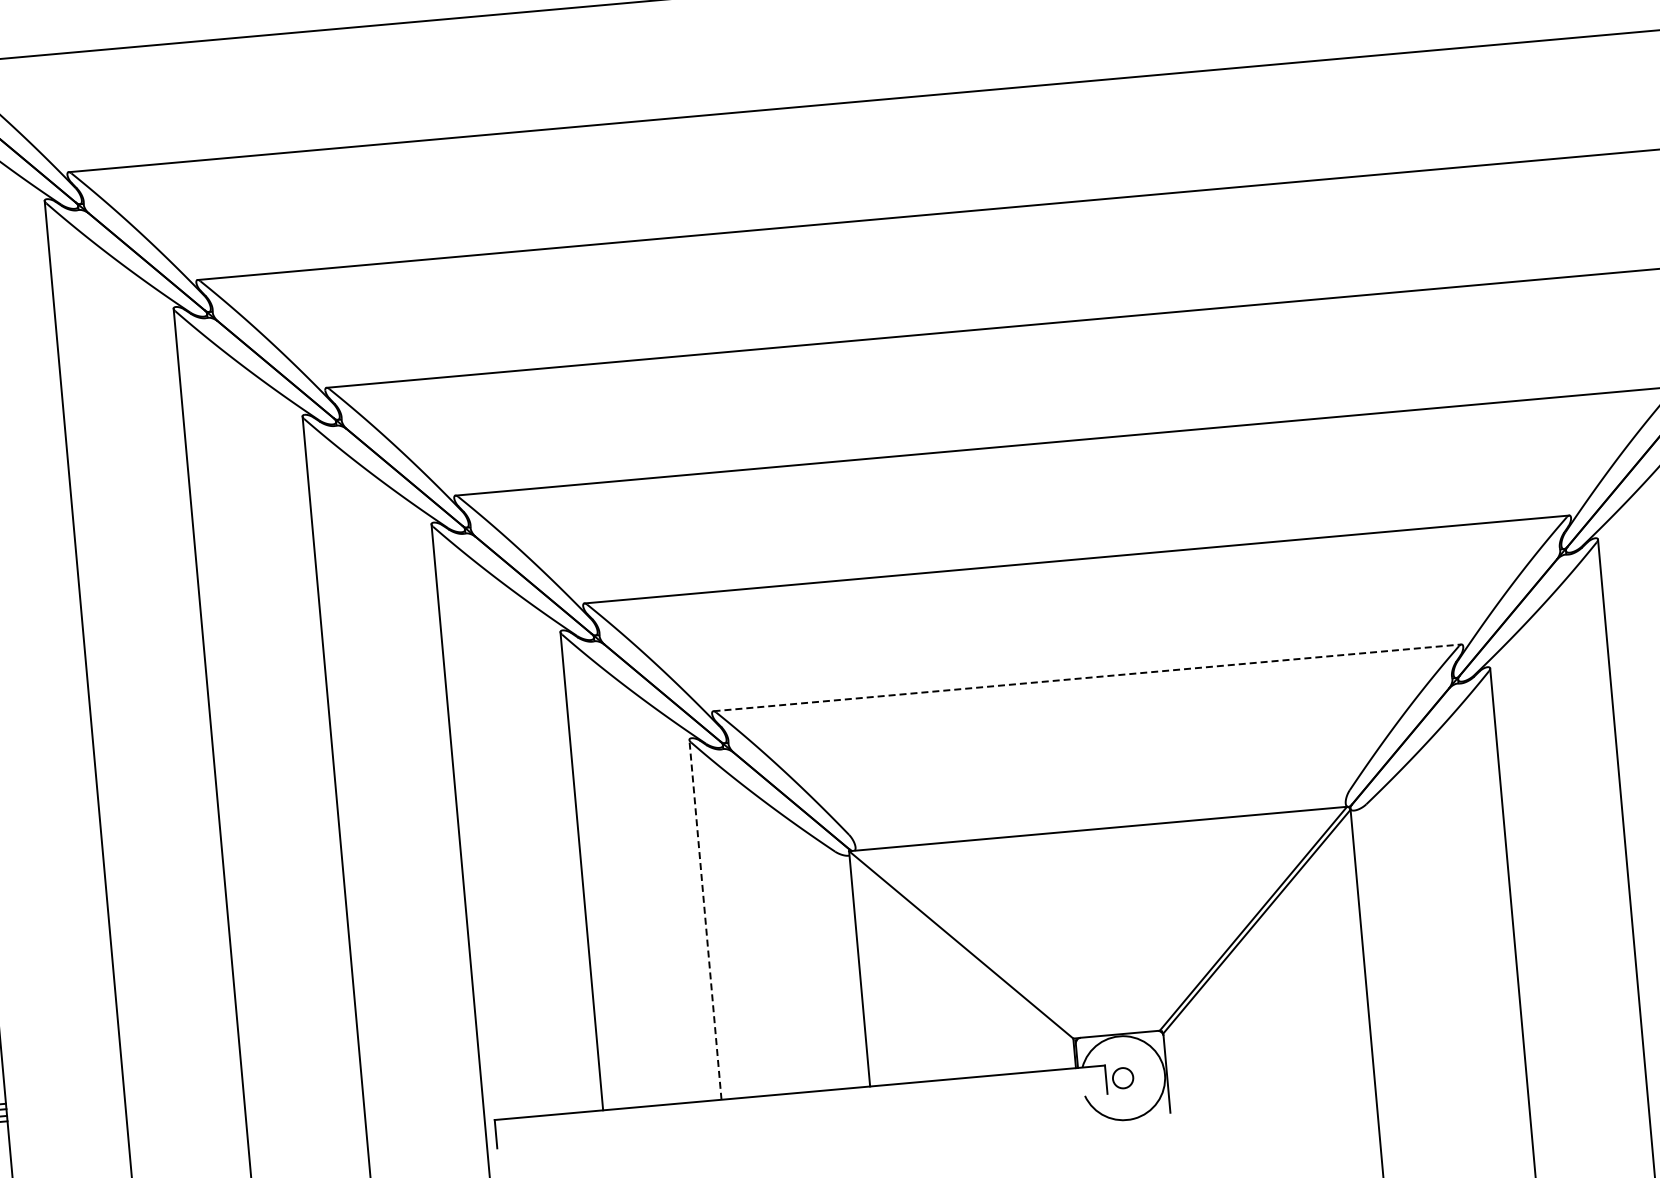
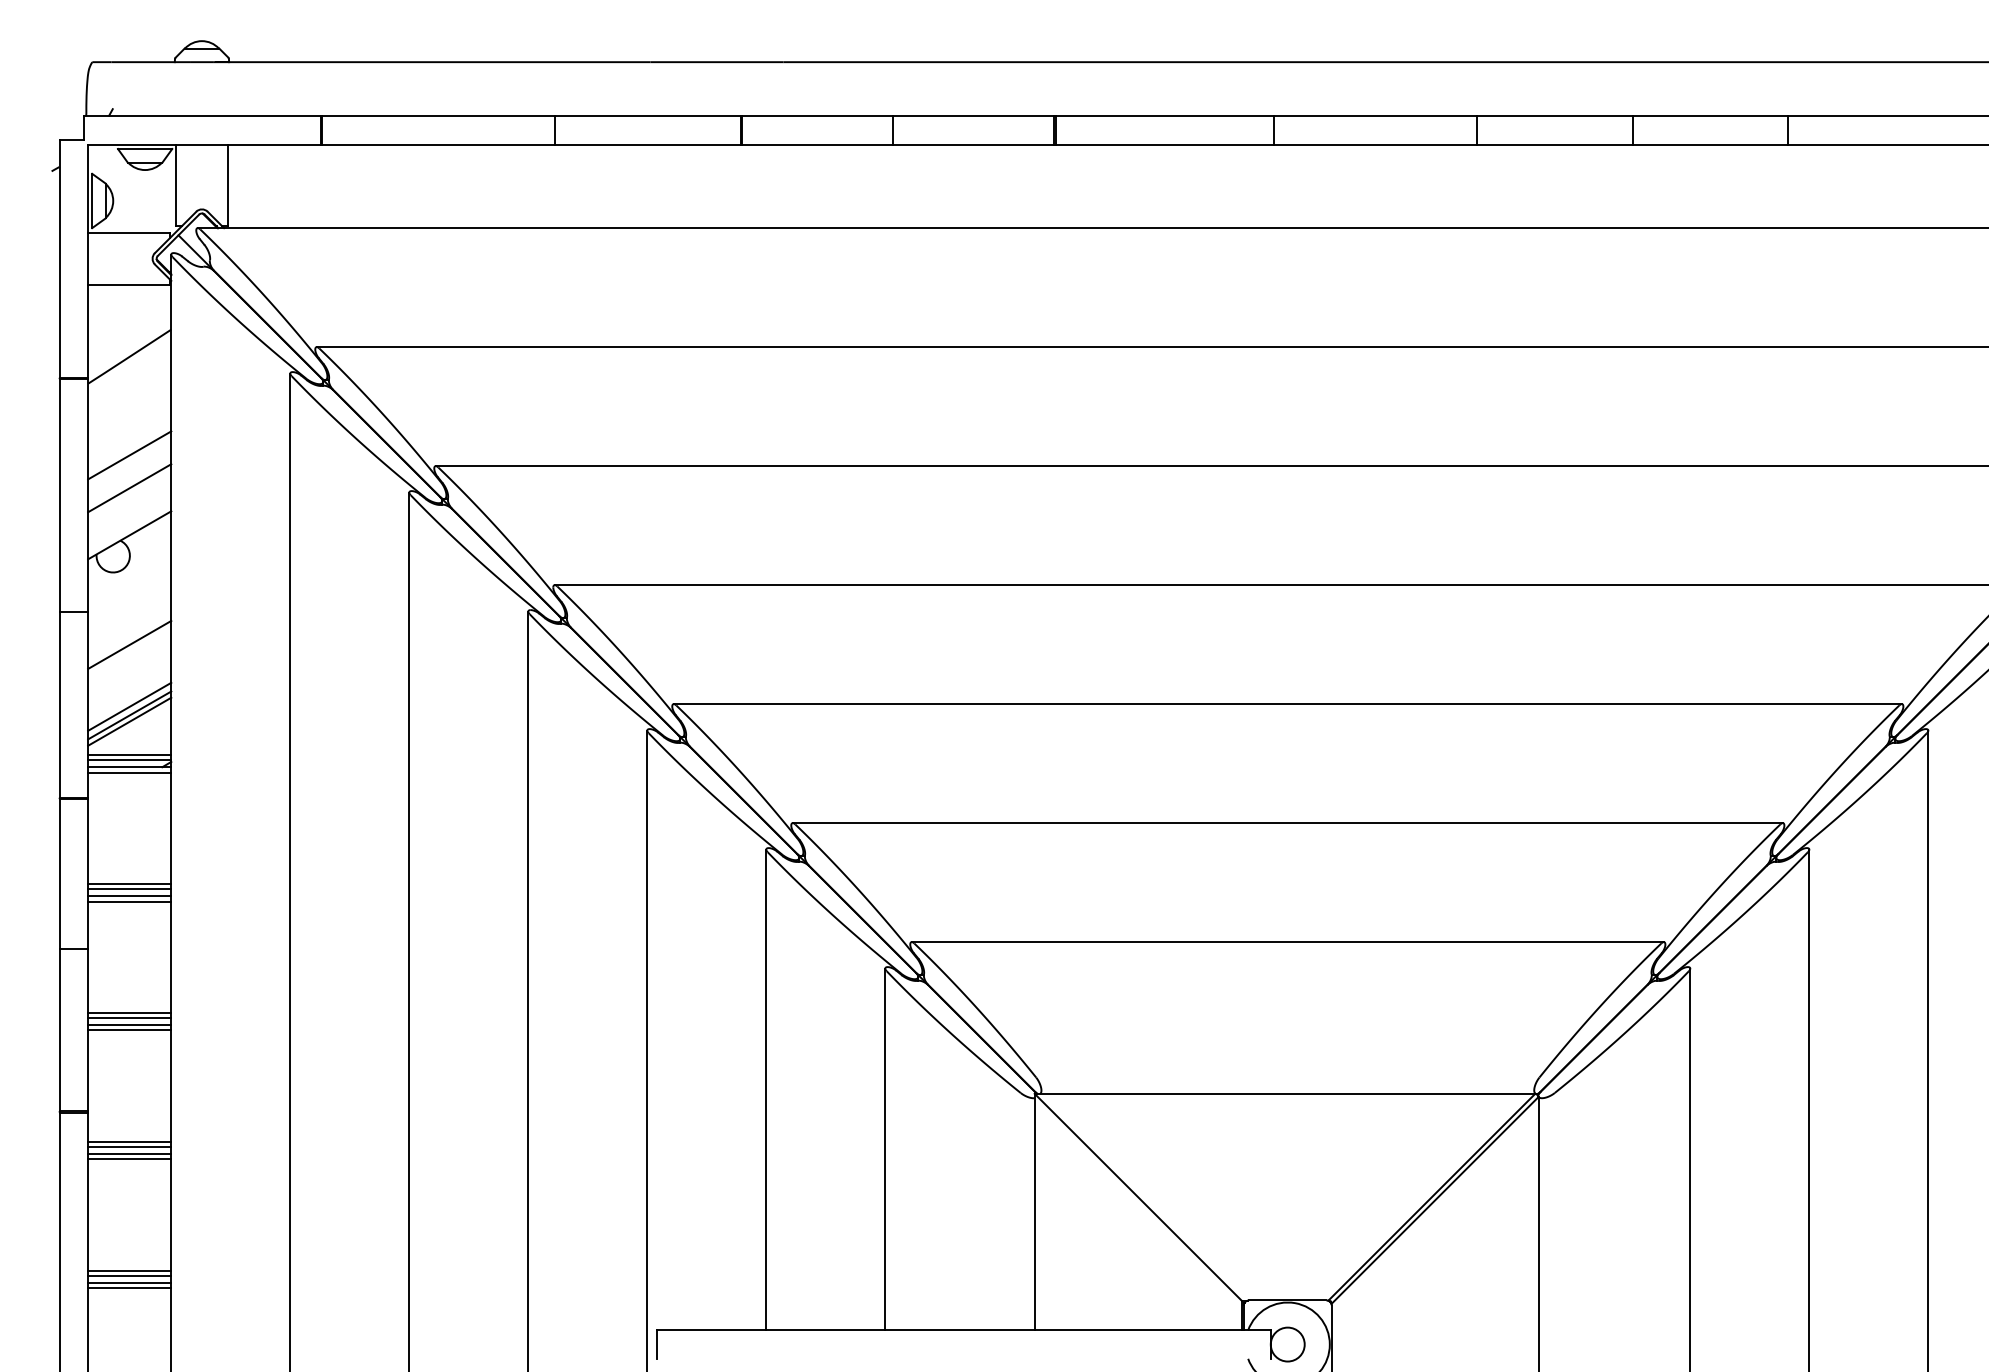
line: (1087, 678) -> (1287, 942), dashed -> solid
line: (705, 919) -> (885, 1149), dashed -> solid
circle: (1122, 1078) -> (1287, 1344), size x1.67

